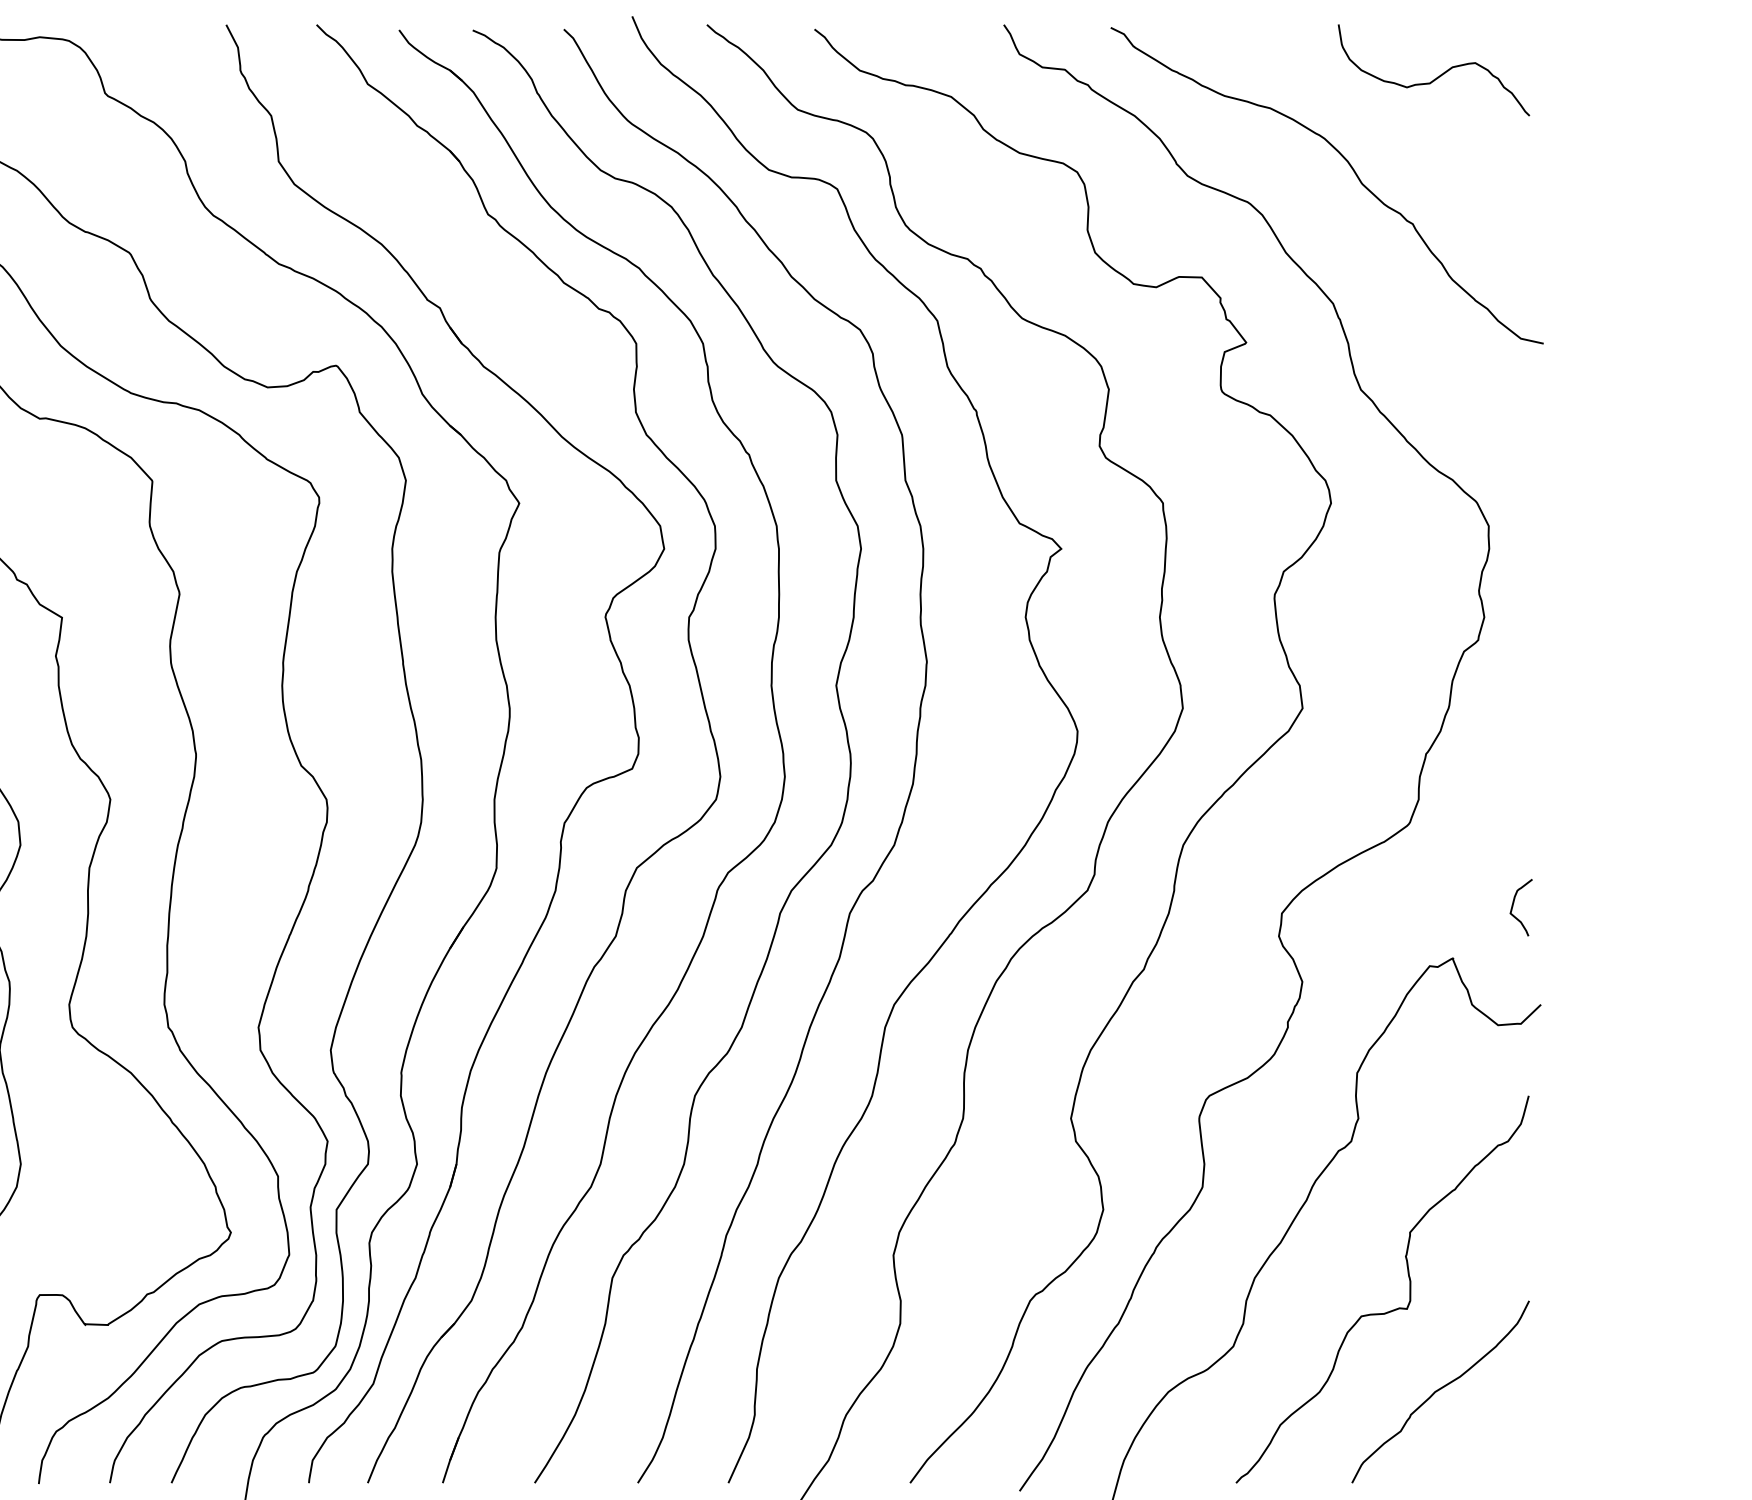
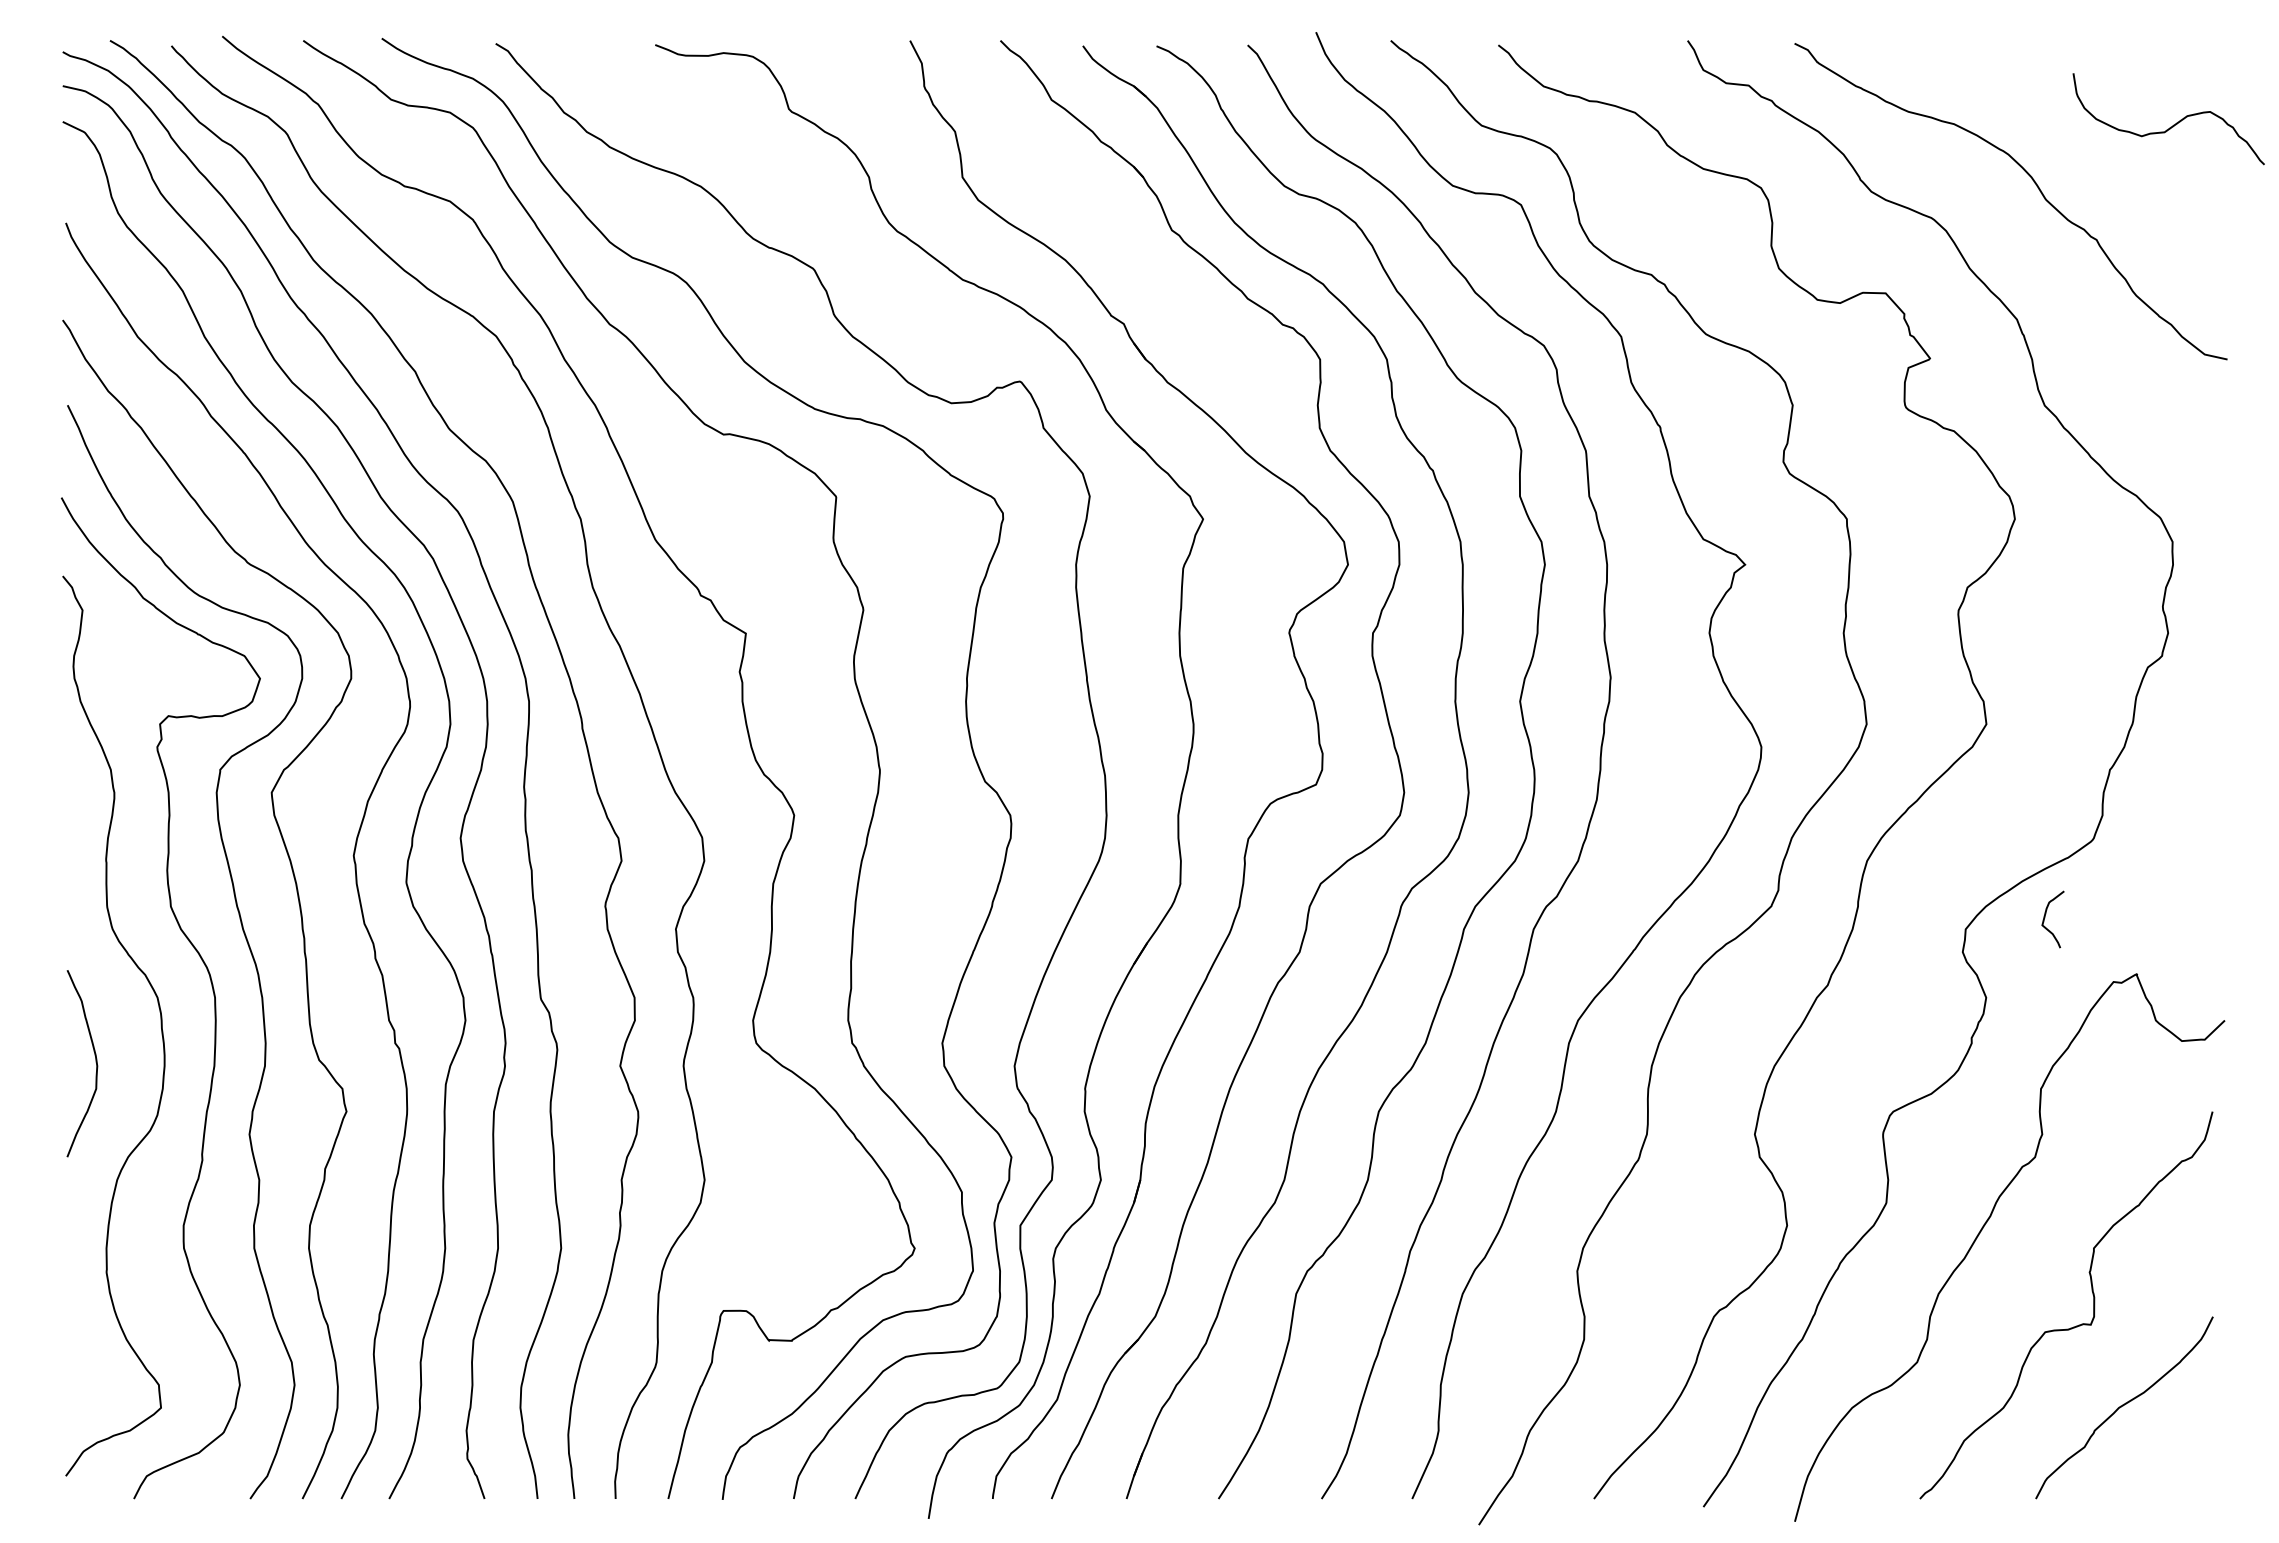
curve: (1438, 75) -> (2173, 124), moved
curve: (1513, 906) -> (2045, 918), moved

